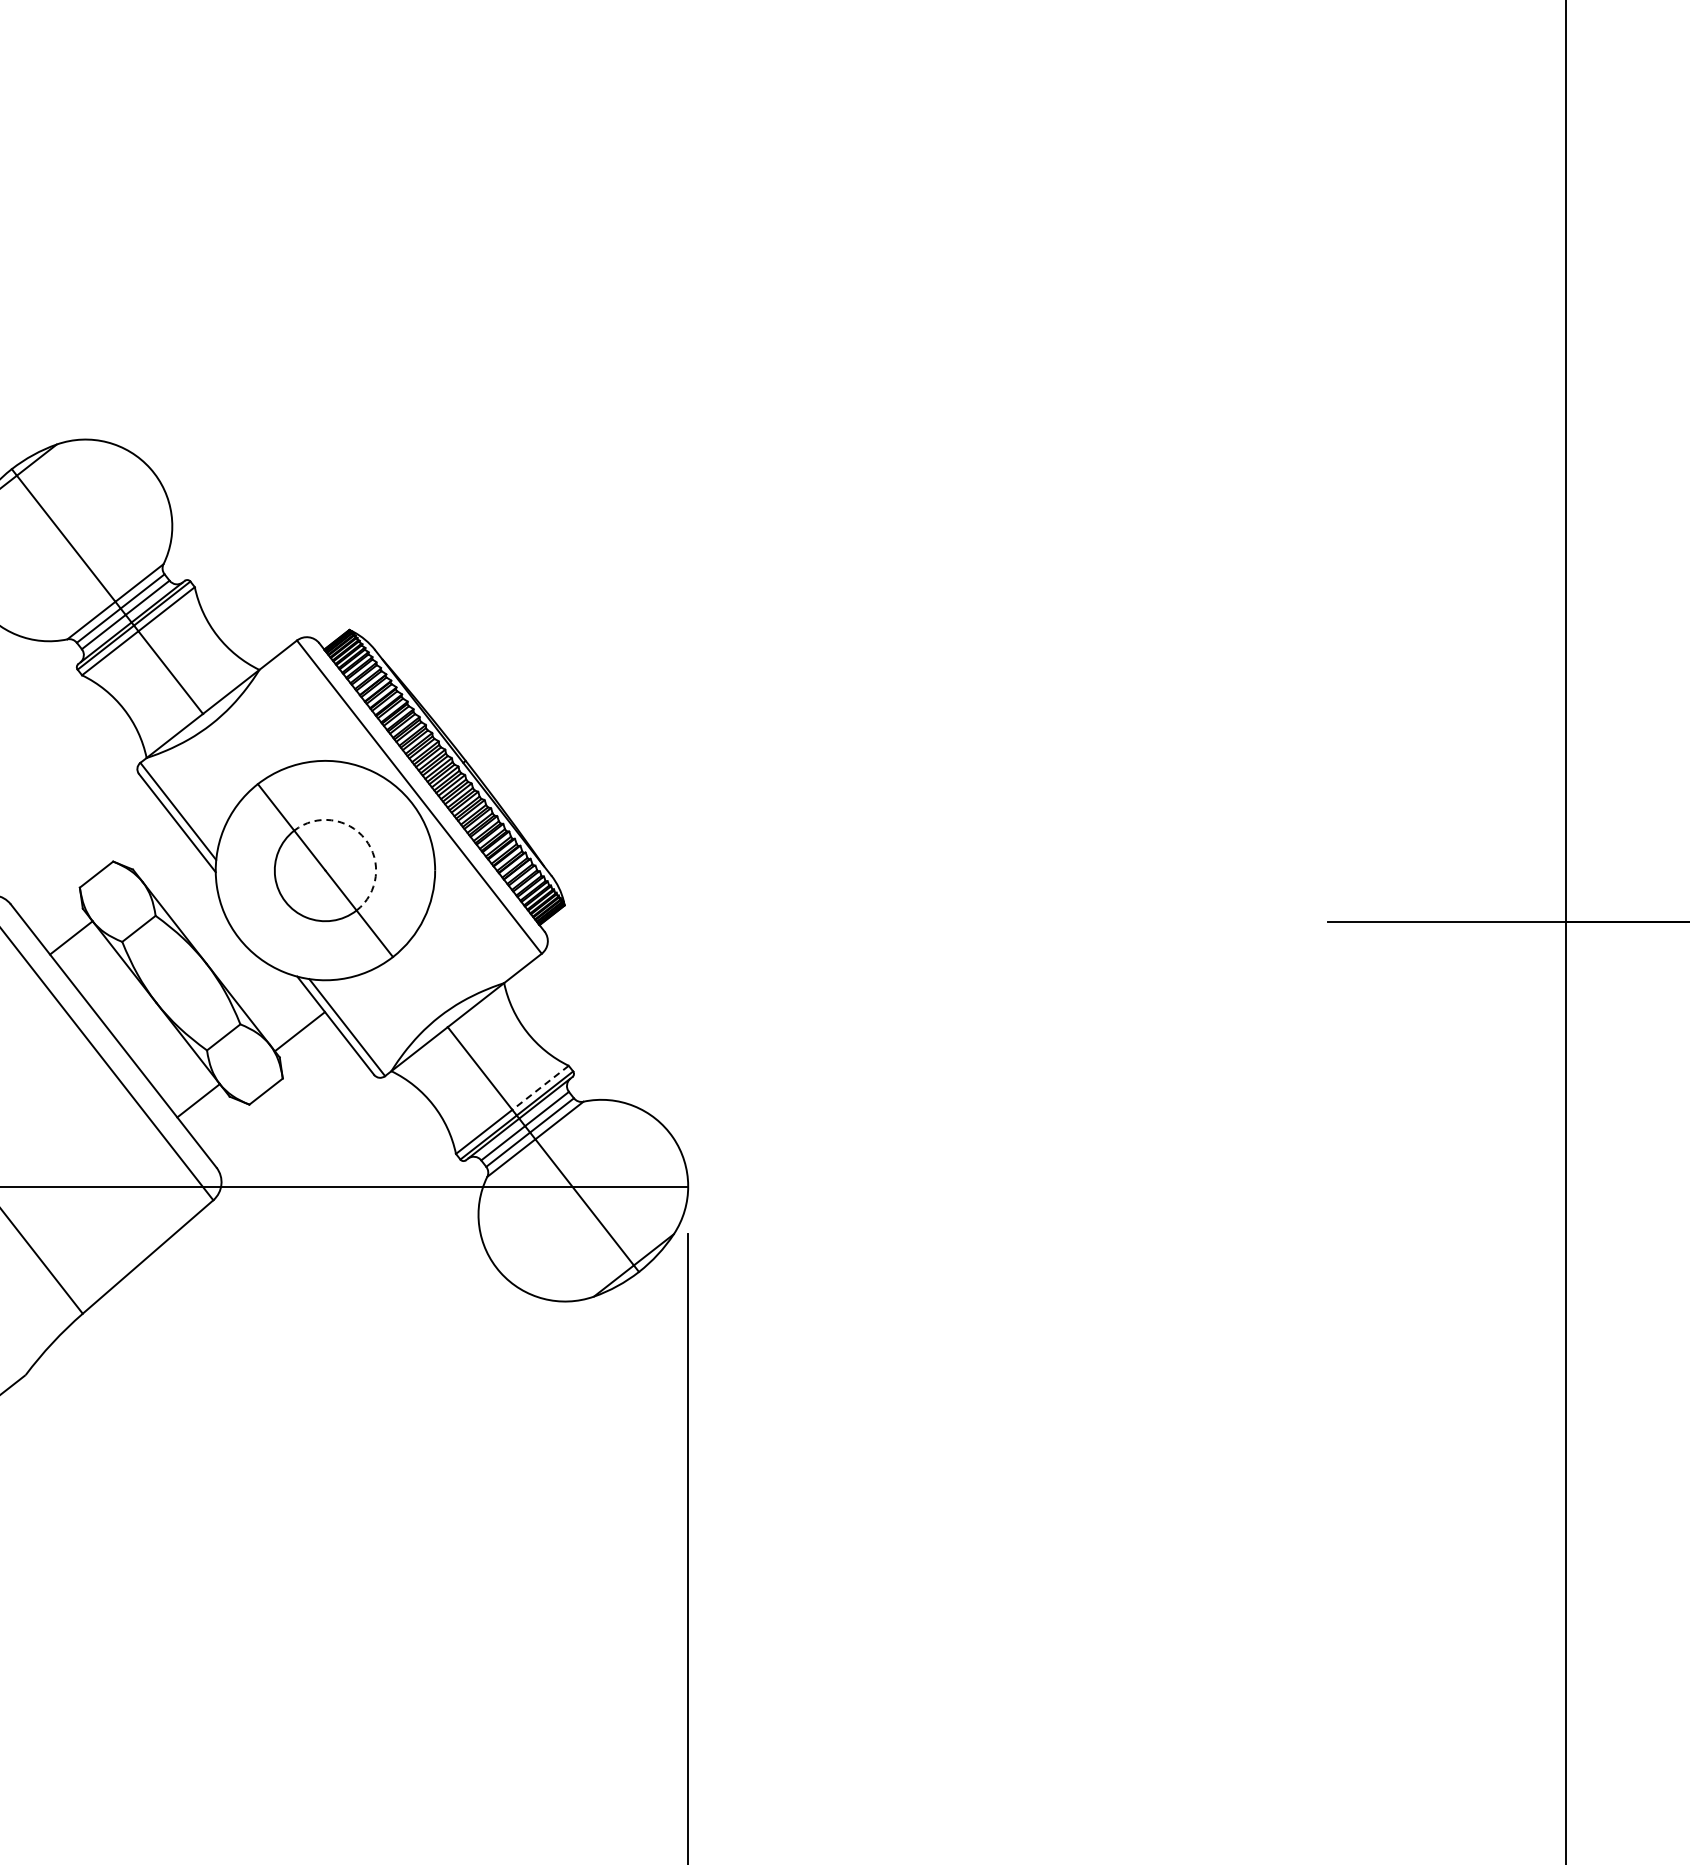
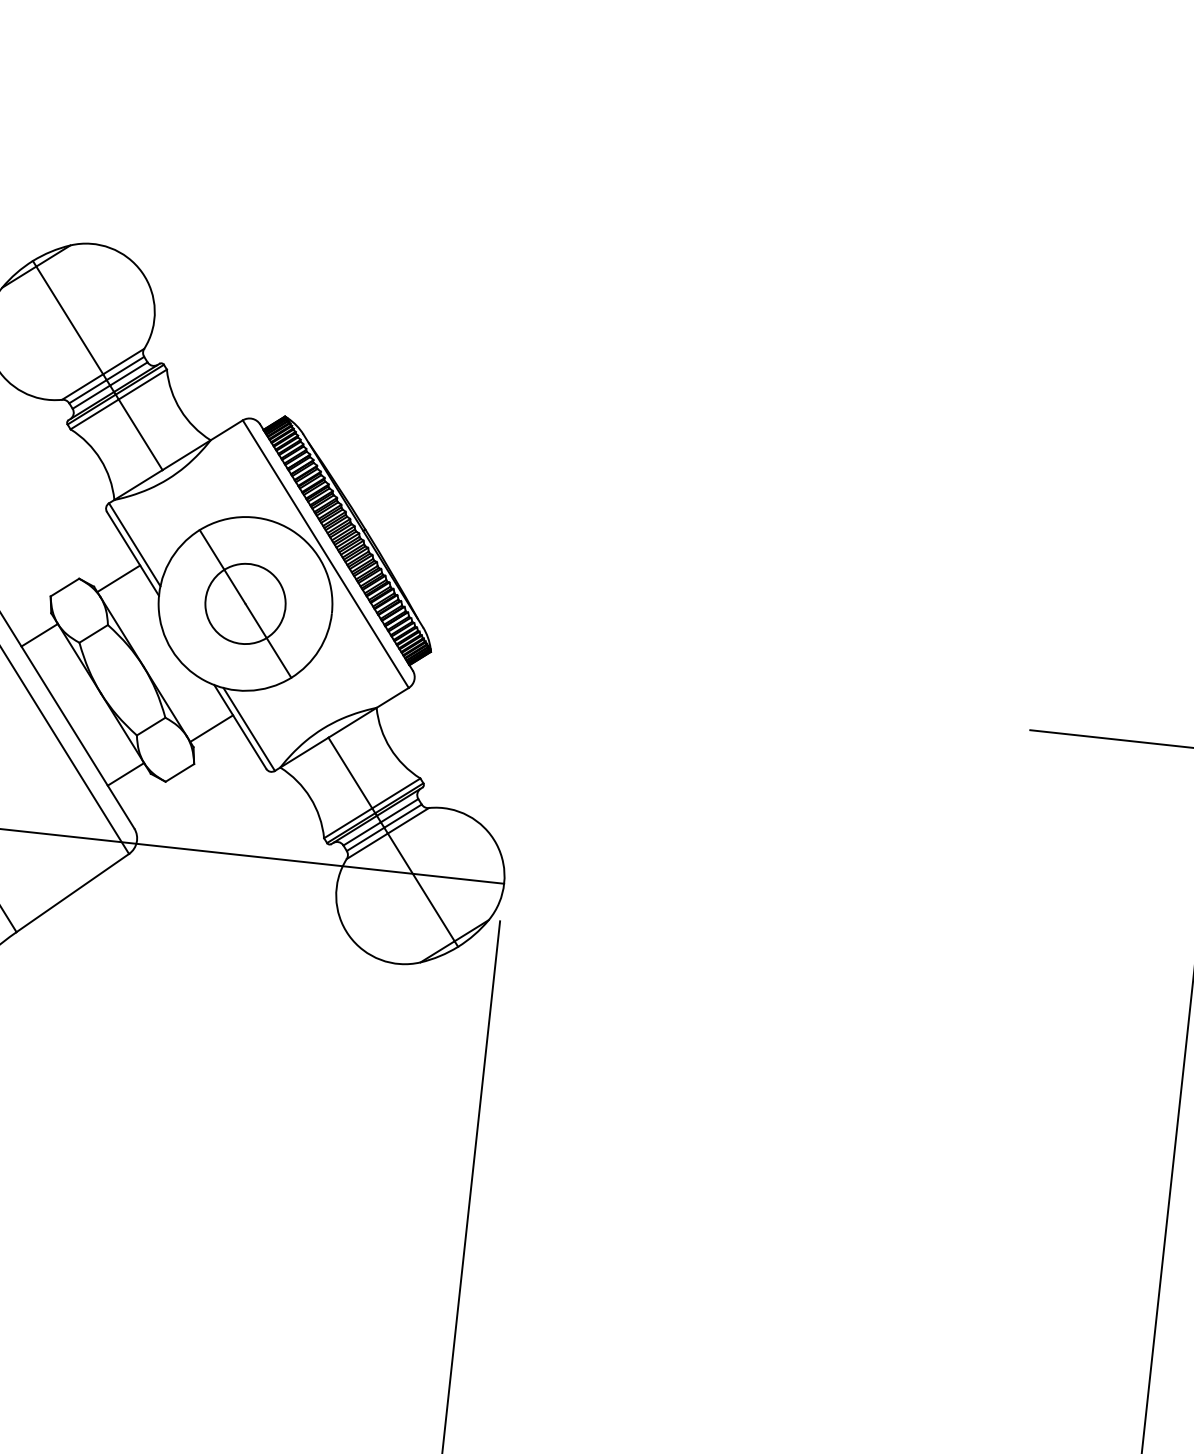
arc: (365, 839) -> (279, 582), dashed -> solid
line: (162, 855) -> (118, 578), added
line: (540, 1087) -> (396, 793), dashed -> solid

